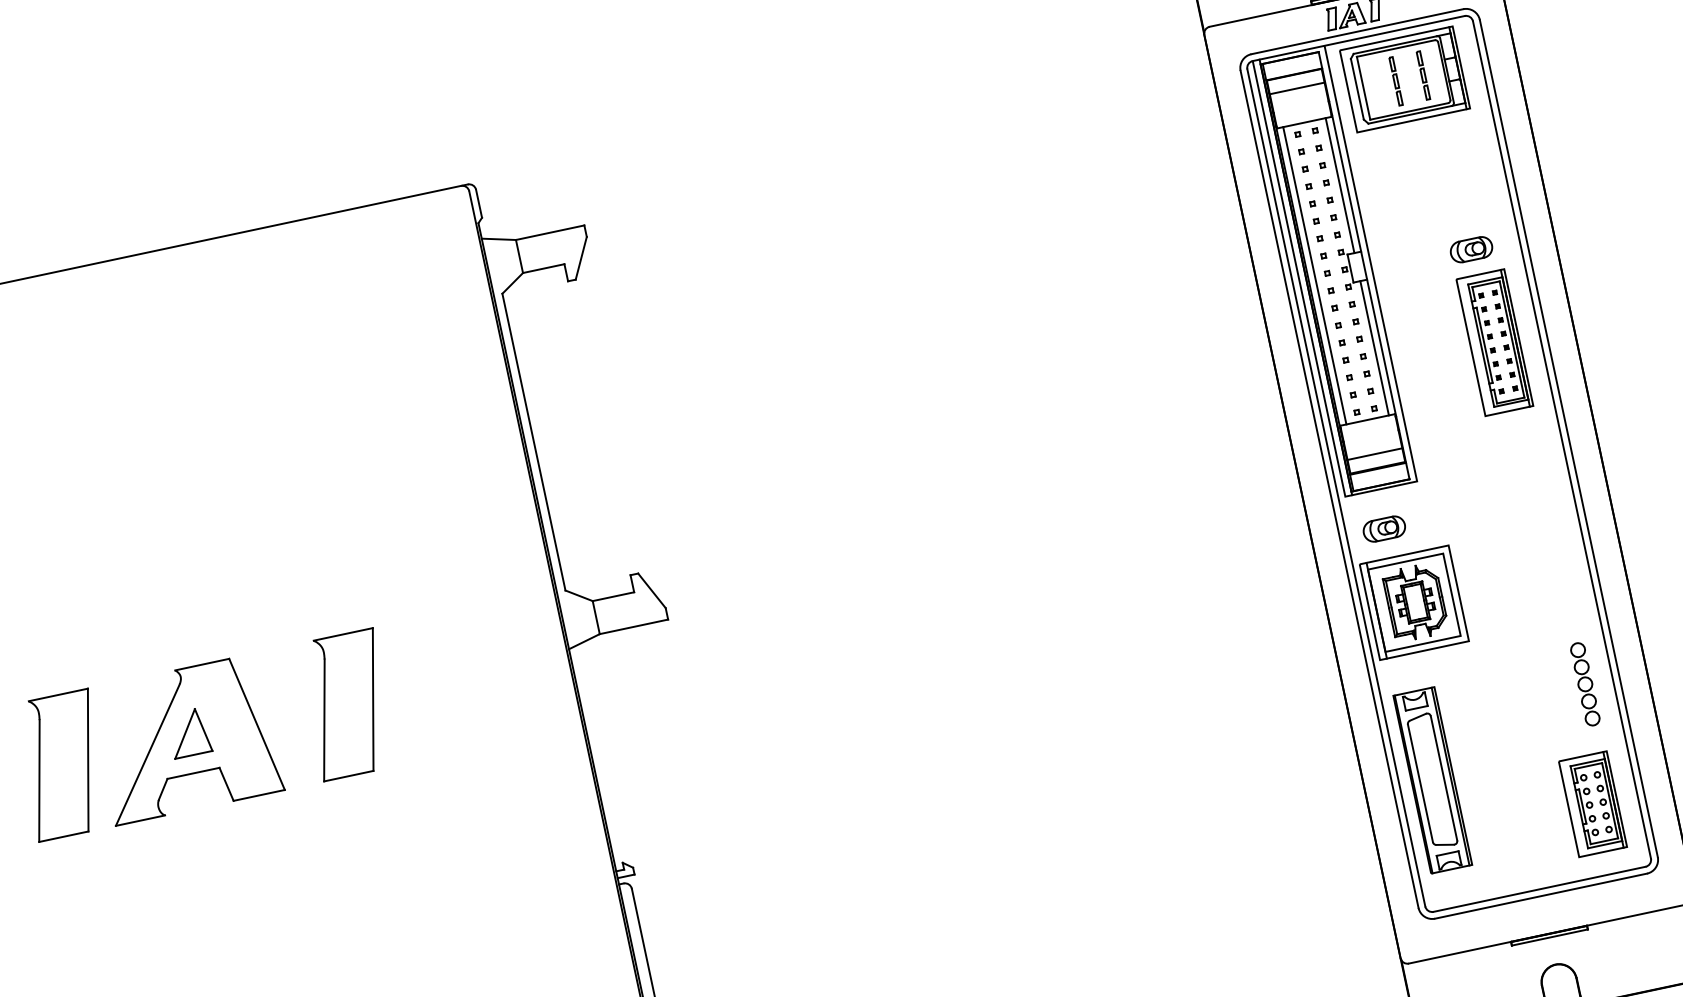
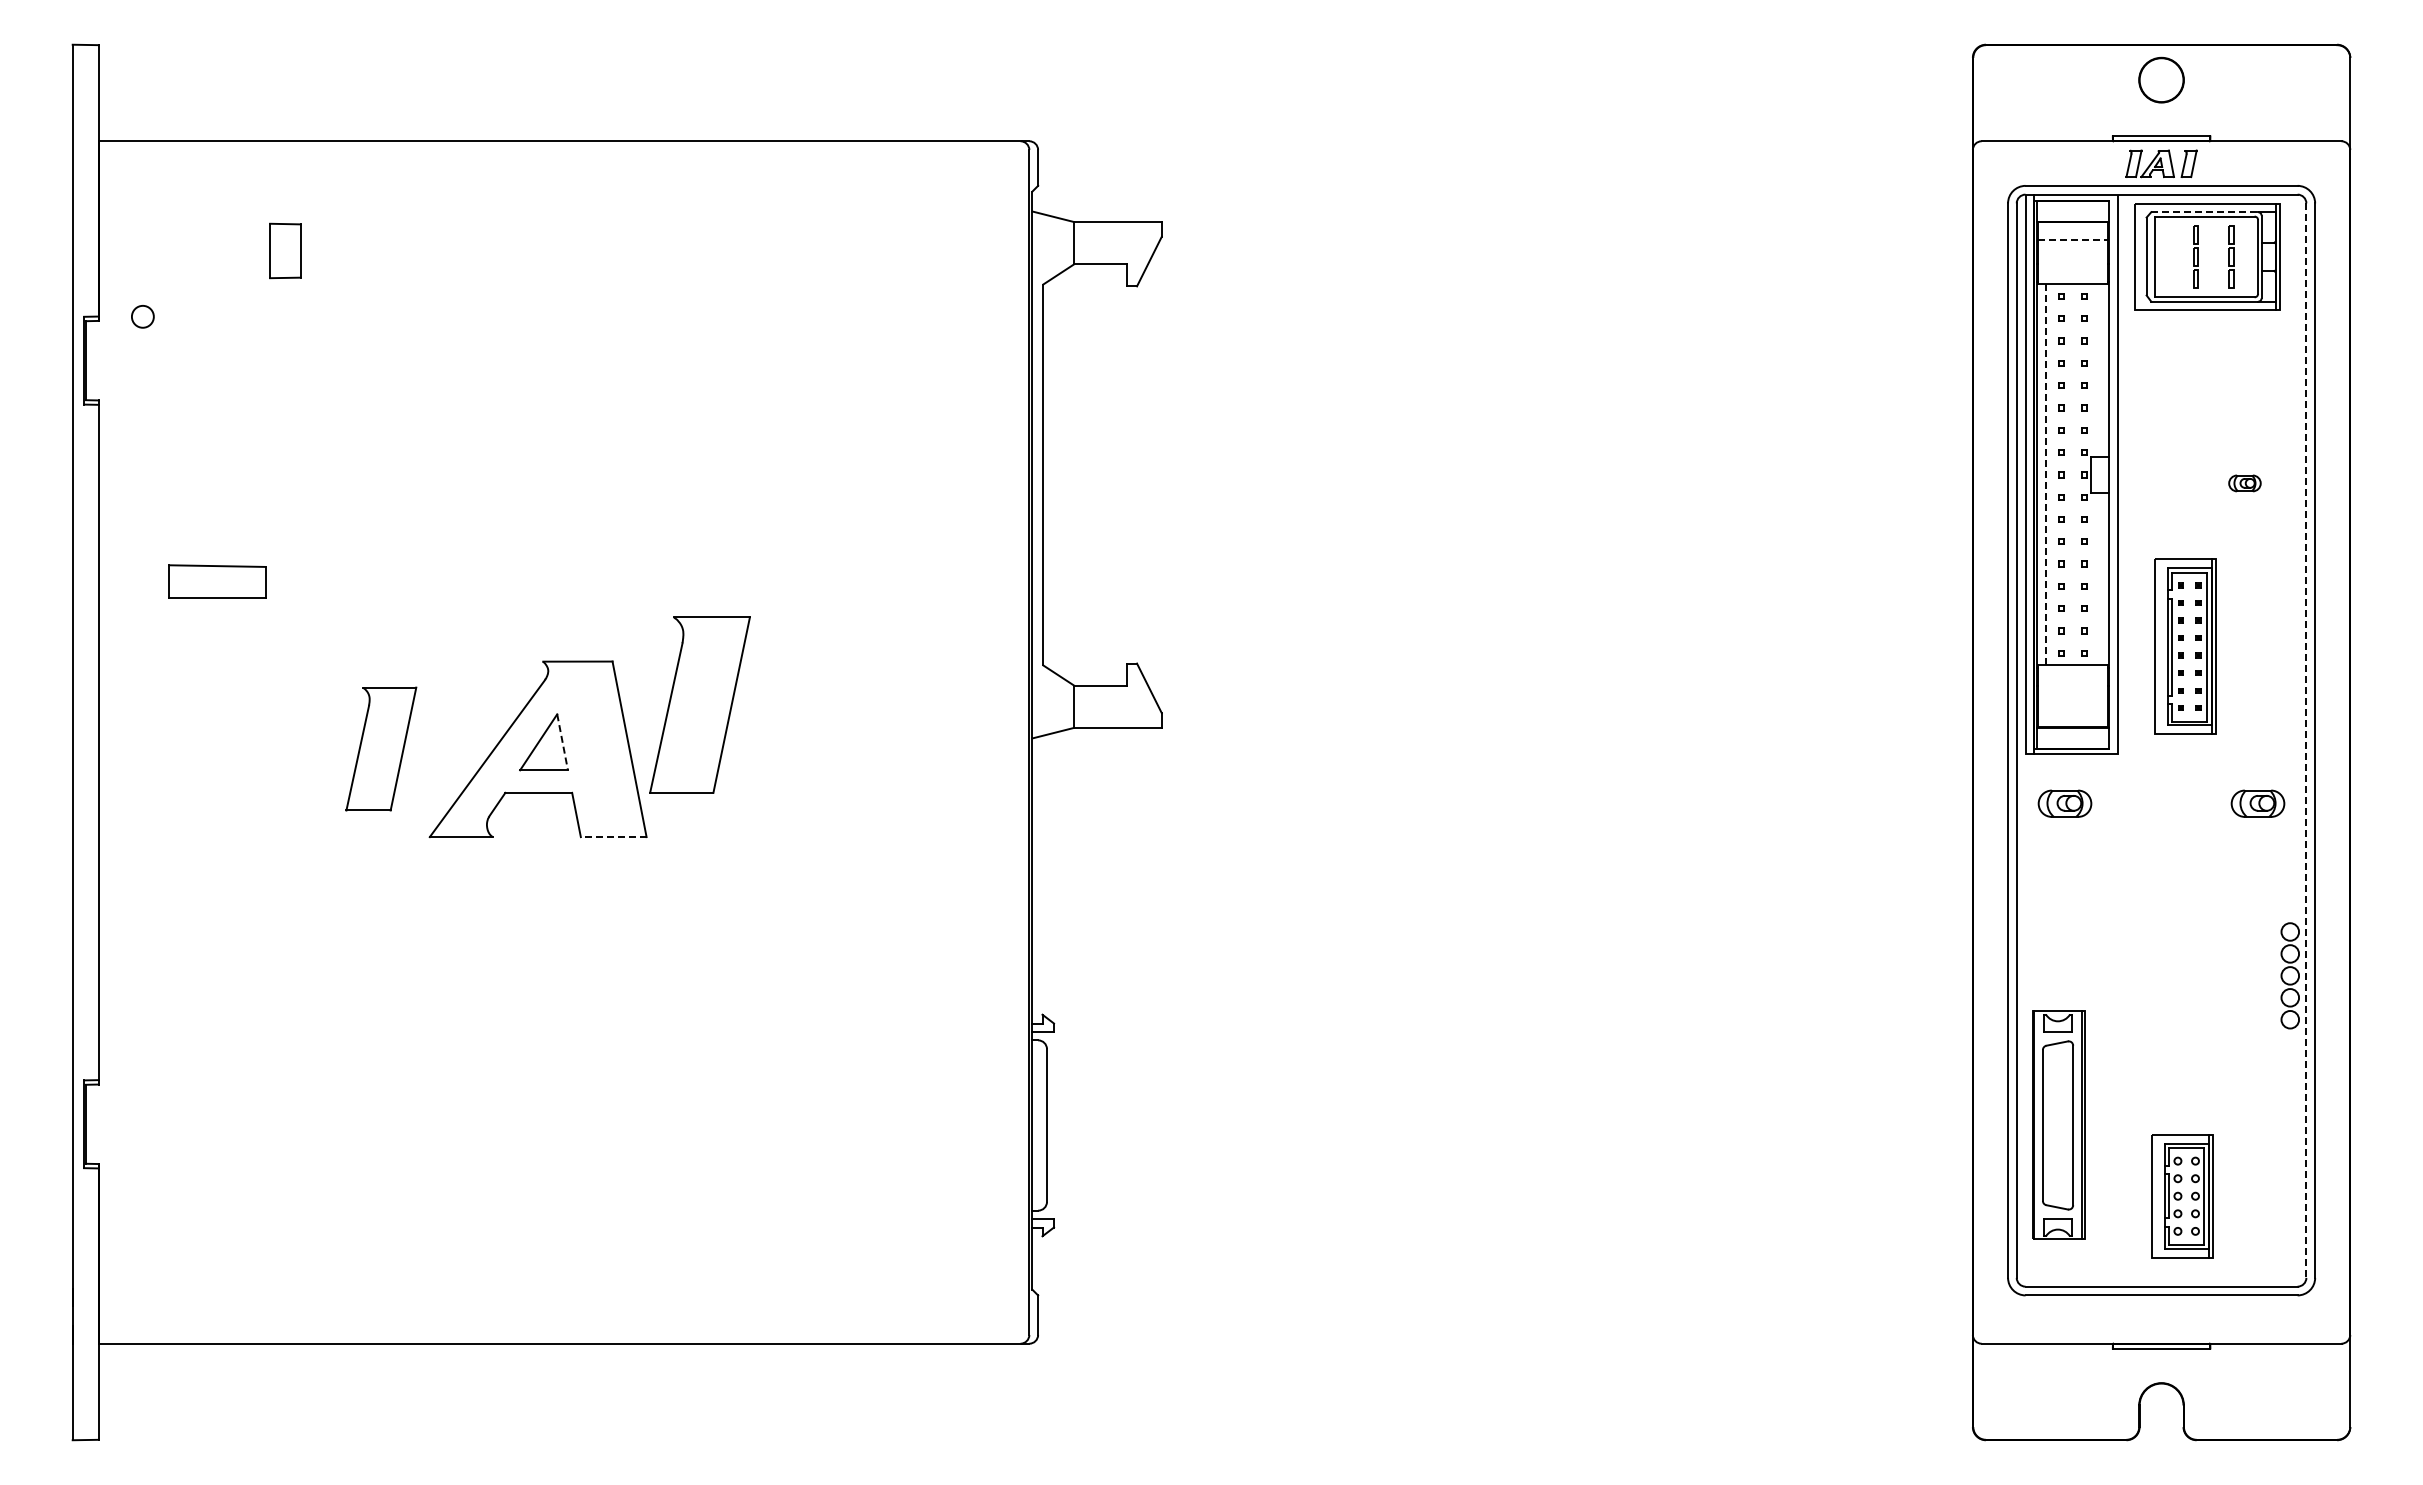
line: (1395, 45) -> (2205, 212), solid -> dashed
line: (1297, 88) -> (2073, 239), solid -> dashed
line: (1340, 184) -> (2100, 369), removed
part: (1471, 249) -> (2244, 483), size x0.6
line: (1314, 275) -> (2045, 474), solid -> dashed
part: (1494, 342) -> (2185, 646), moved
line: (1374, 347) -> (2100, 578), removed
line: (1562, 440) -> (2306, 741), solid -> dashed
line: (1374, 454) -> (2072, 709), removed
part: (1534, 497) -> (2257, 803), added
part: (1414, 602) -> (2082, 901), removed
part: (1584, 684) -> (2289, 975), moved
part: (348, 704) -> (699, 704), moved
line: (203, 730) -> (562, 742), solid -> dashed
part: (63, 764) -> (381, 748), size x0.7
line: (259, 795) -> (613, 837), solid -> dashed
part: (1593, 804) -> (2182, 1196), moved

